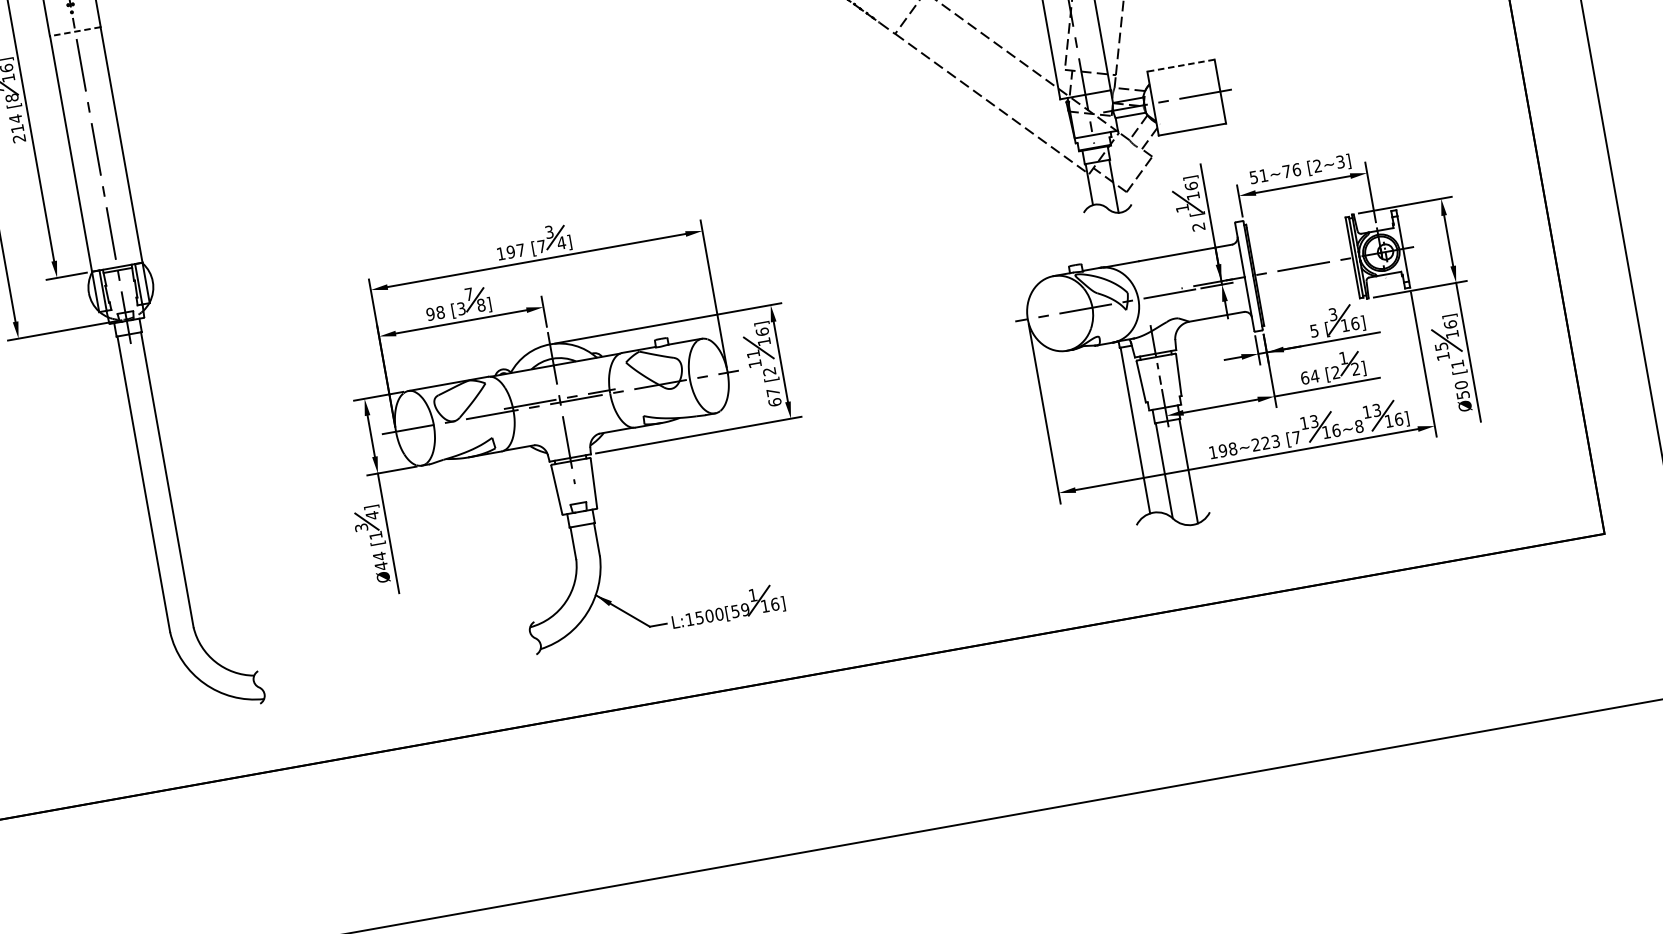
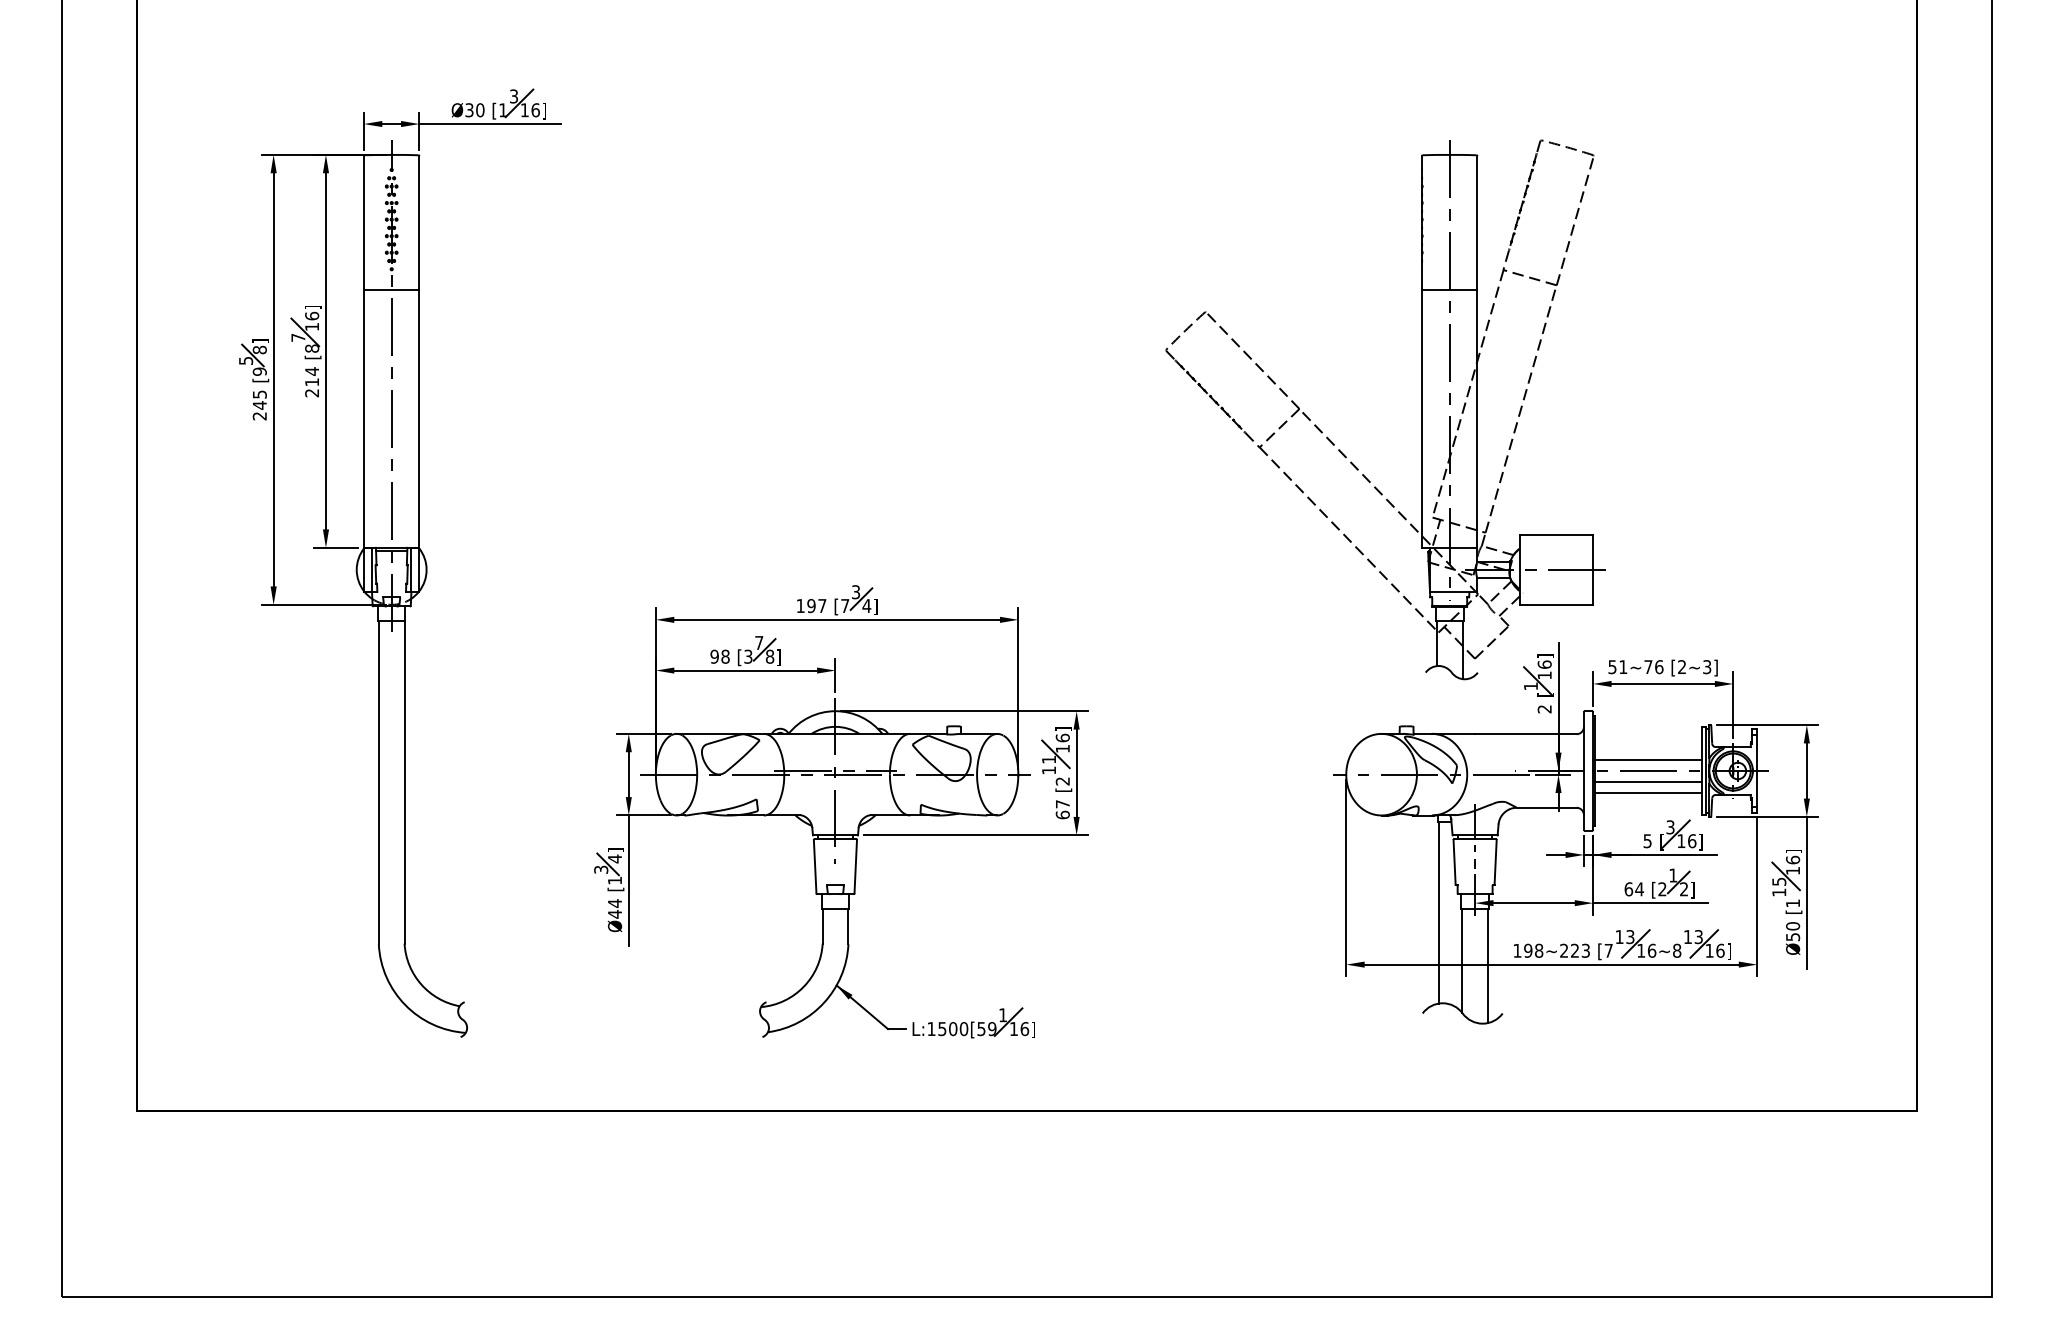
line: (75, 31) -> (391, 290), dashed -> solid
line: (1181, 66) -> (1556, 535), dashed -> solid
line: (1301, 256) -> (1648, 759), added
line: (1305, 277) -> (1648, 782), added
line: (1307, 287) -> (1648, 793), added

